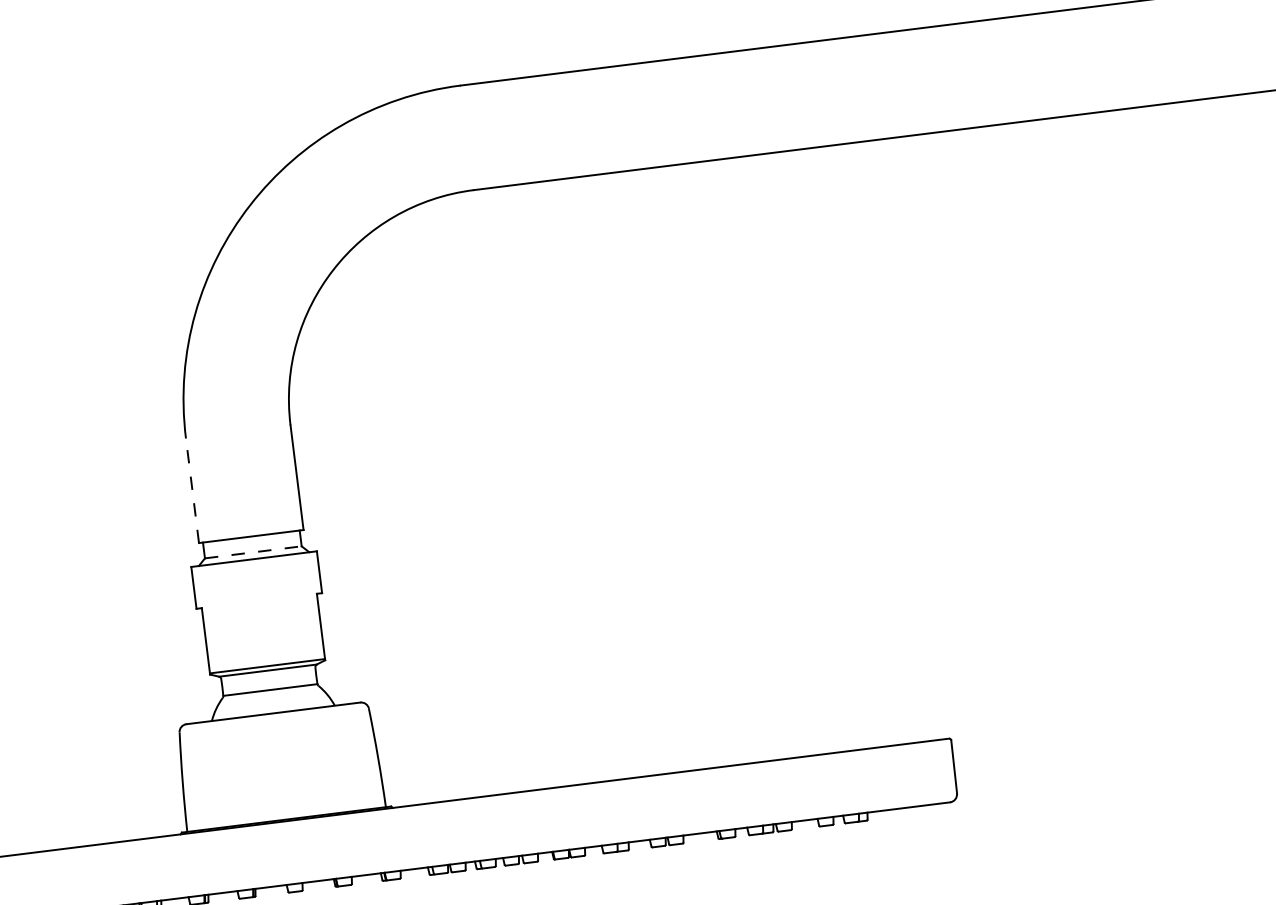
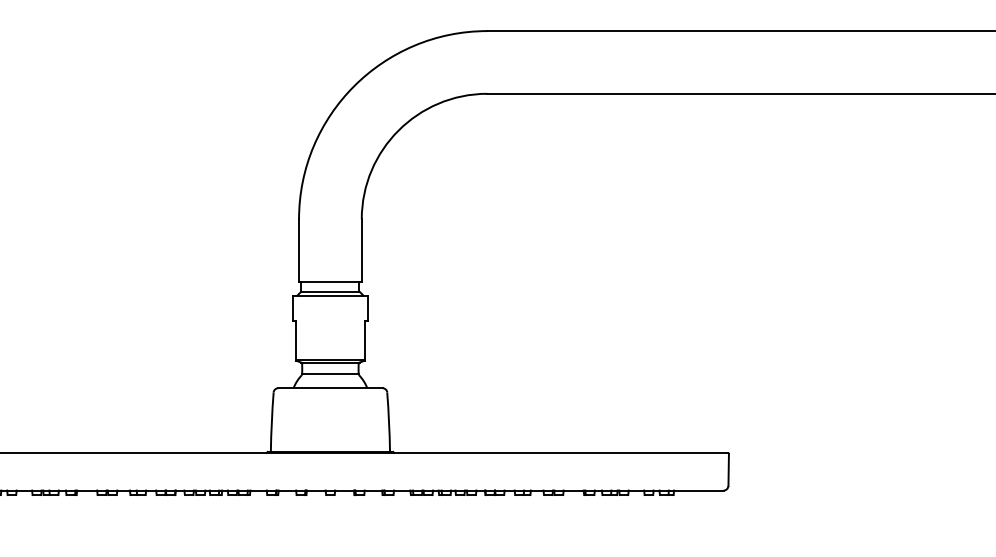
line: (193, 490) -> (299, 250), dashed -> solid
line: (253, 552) -> (330, 291), dashed -> solid

